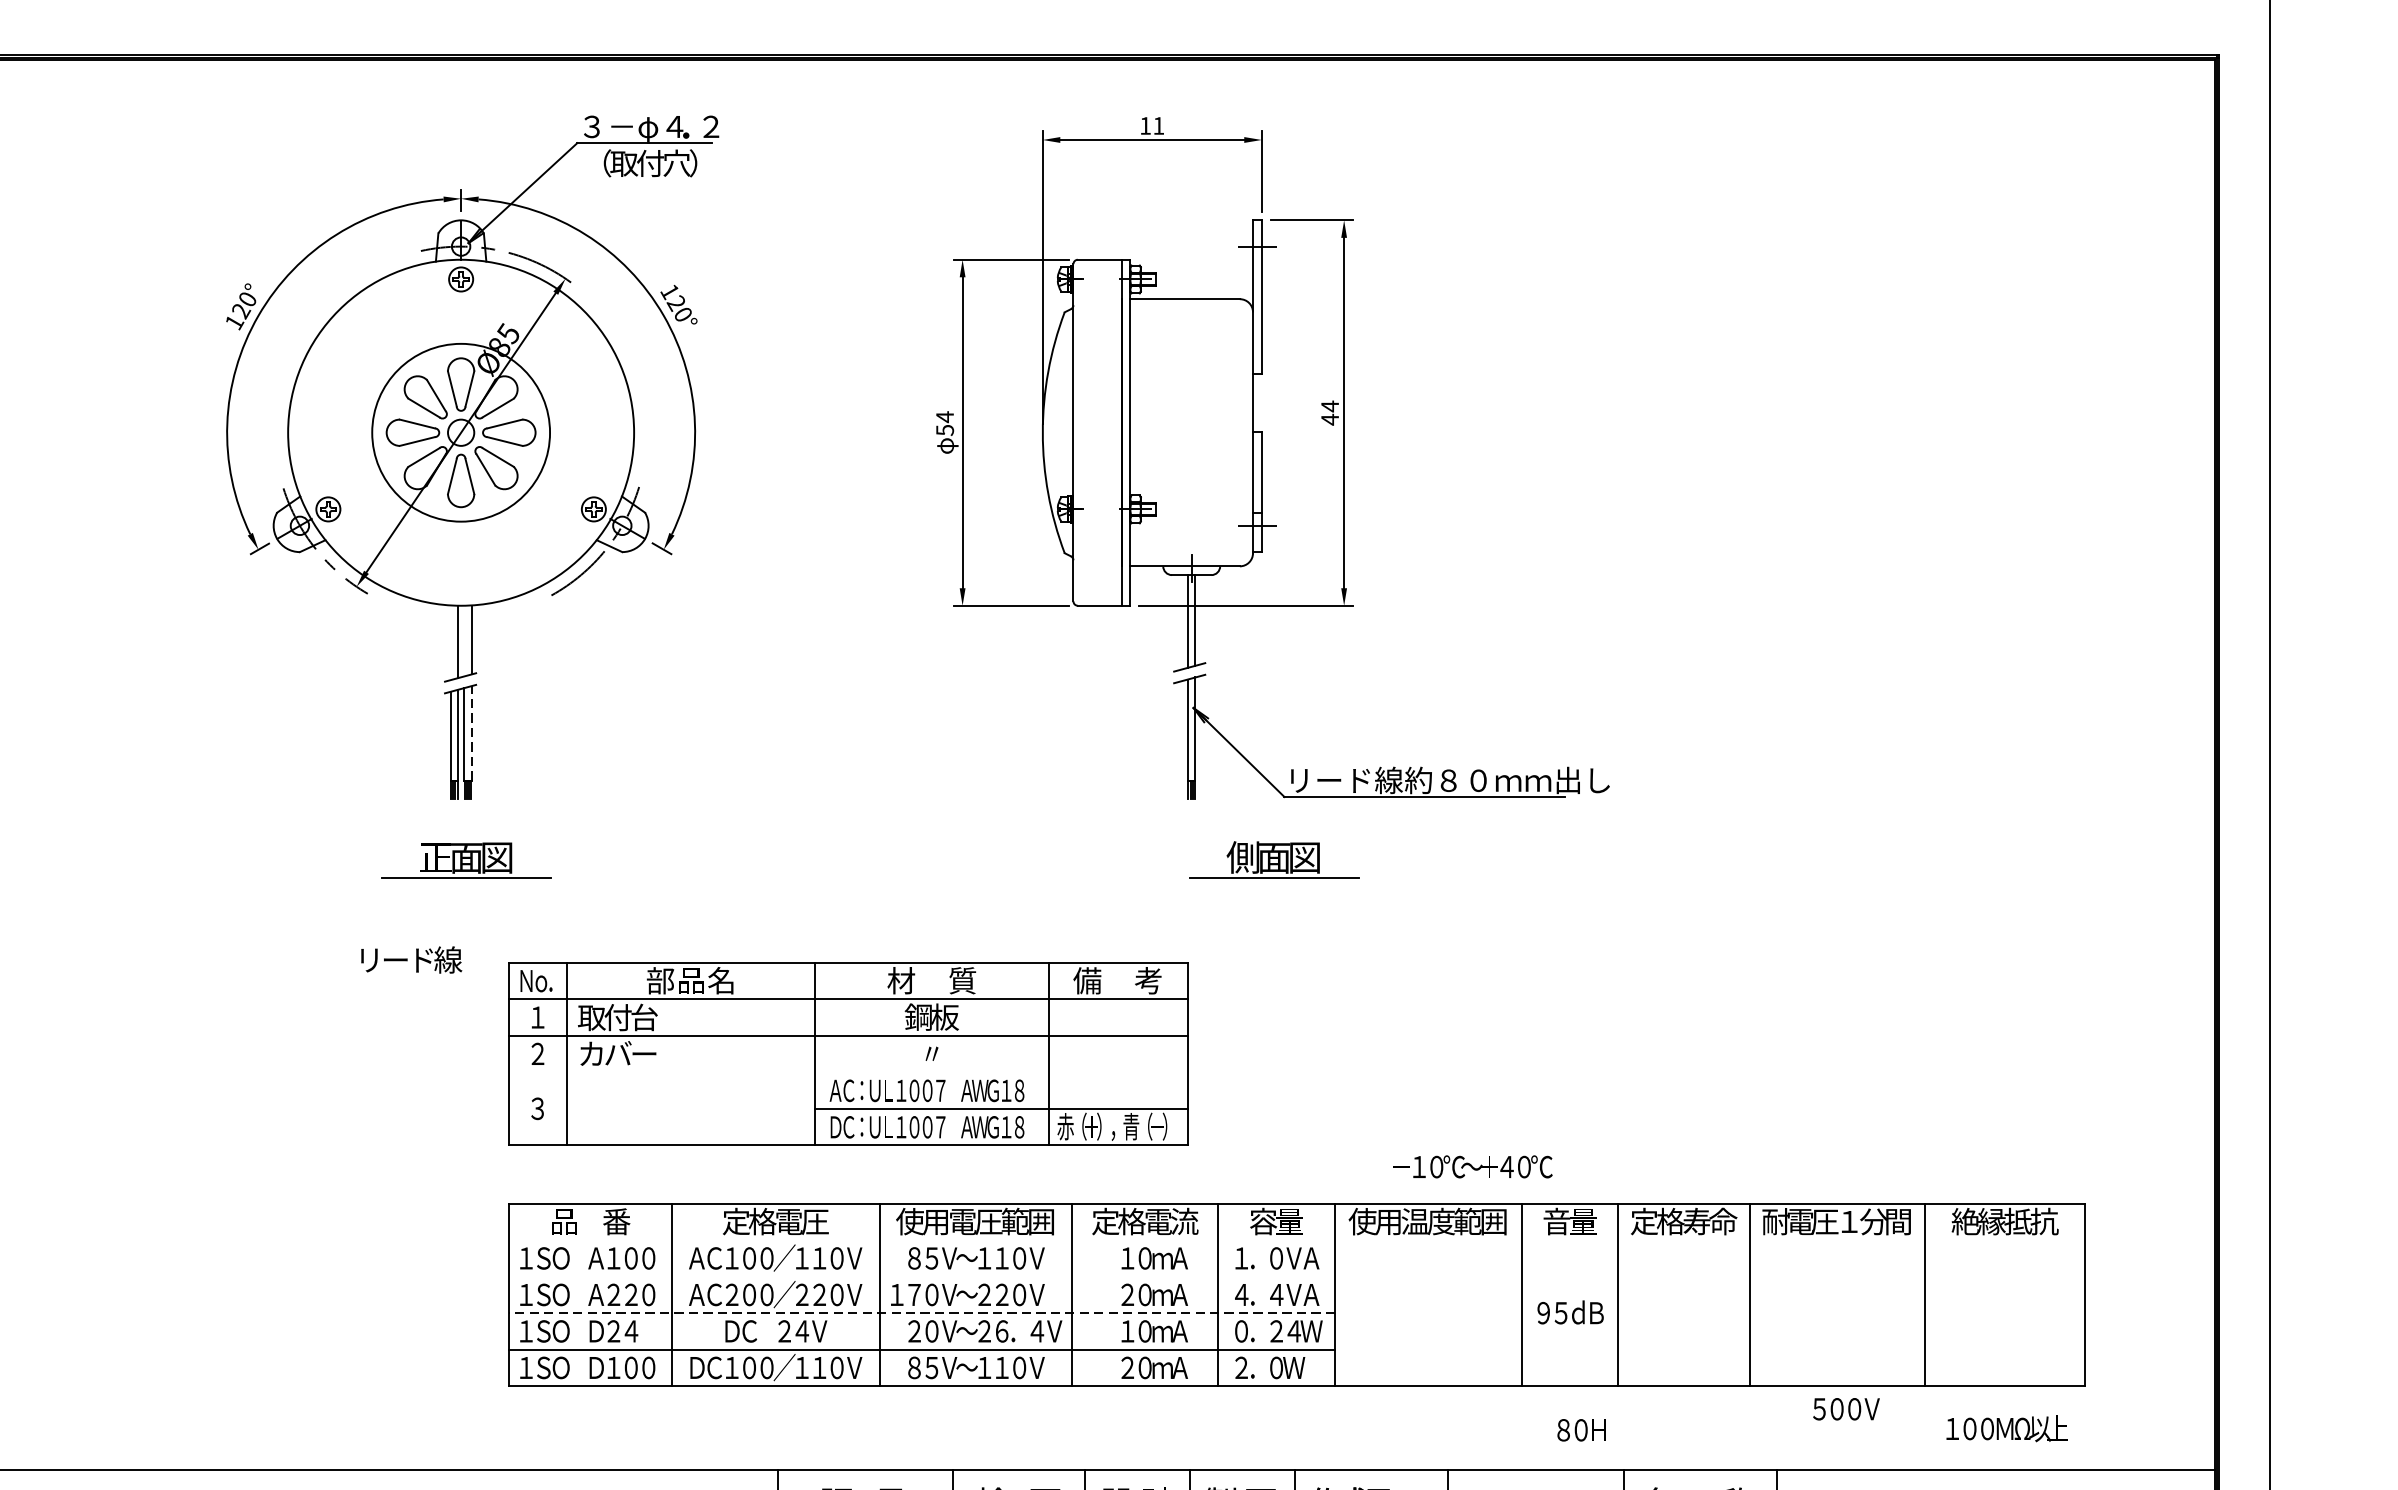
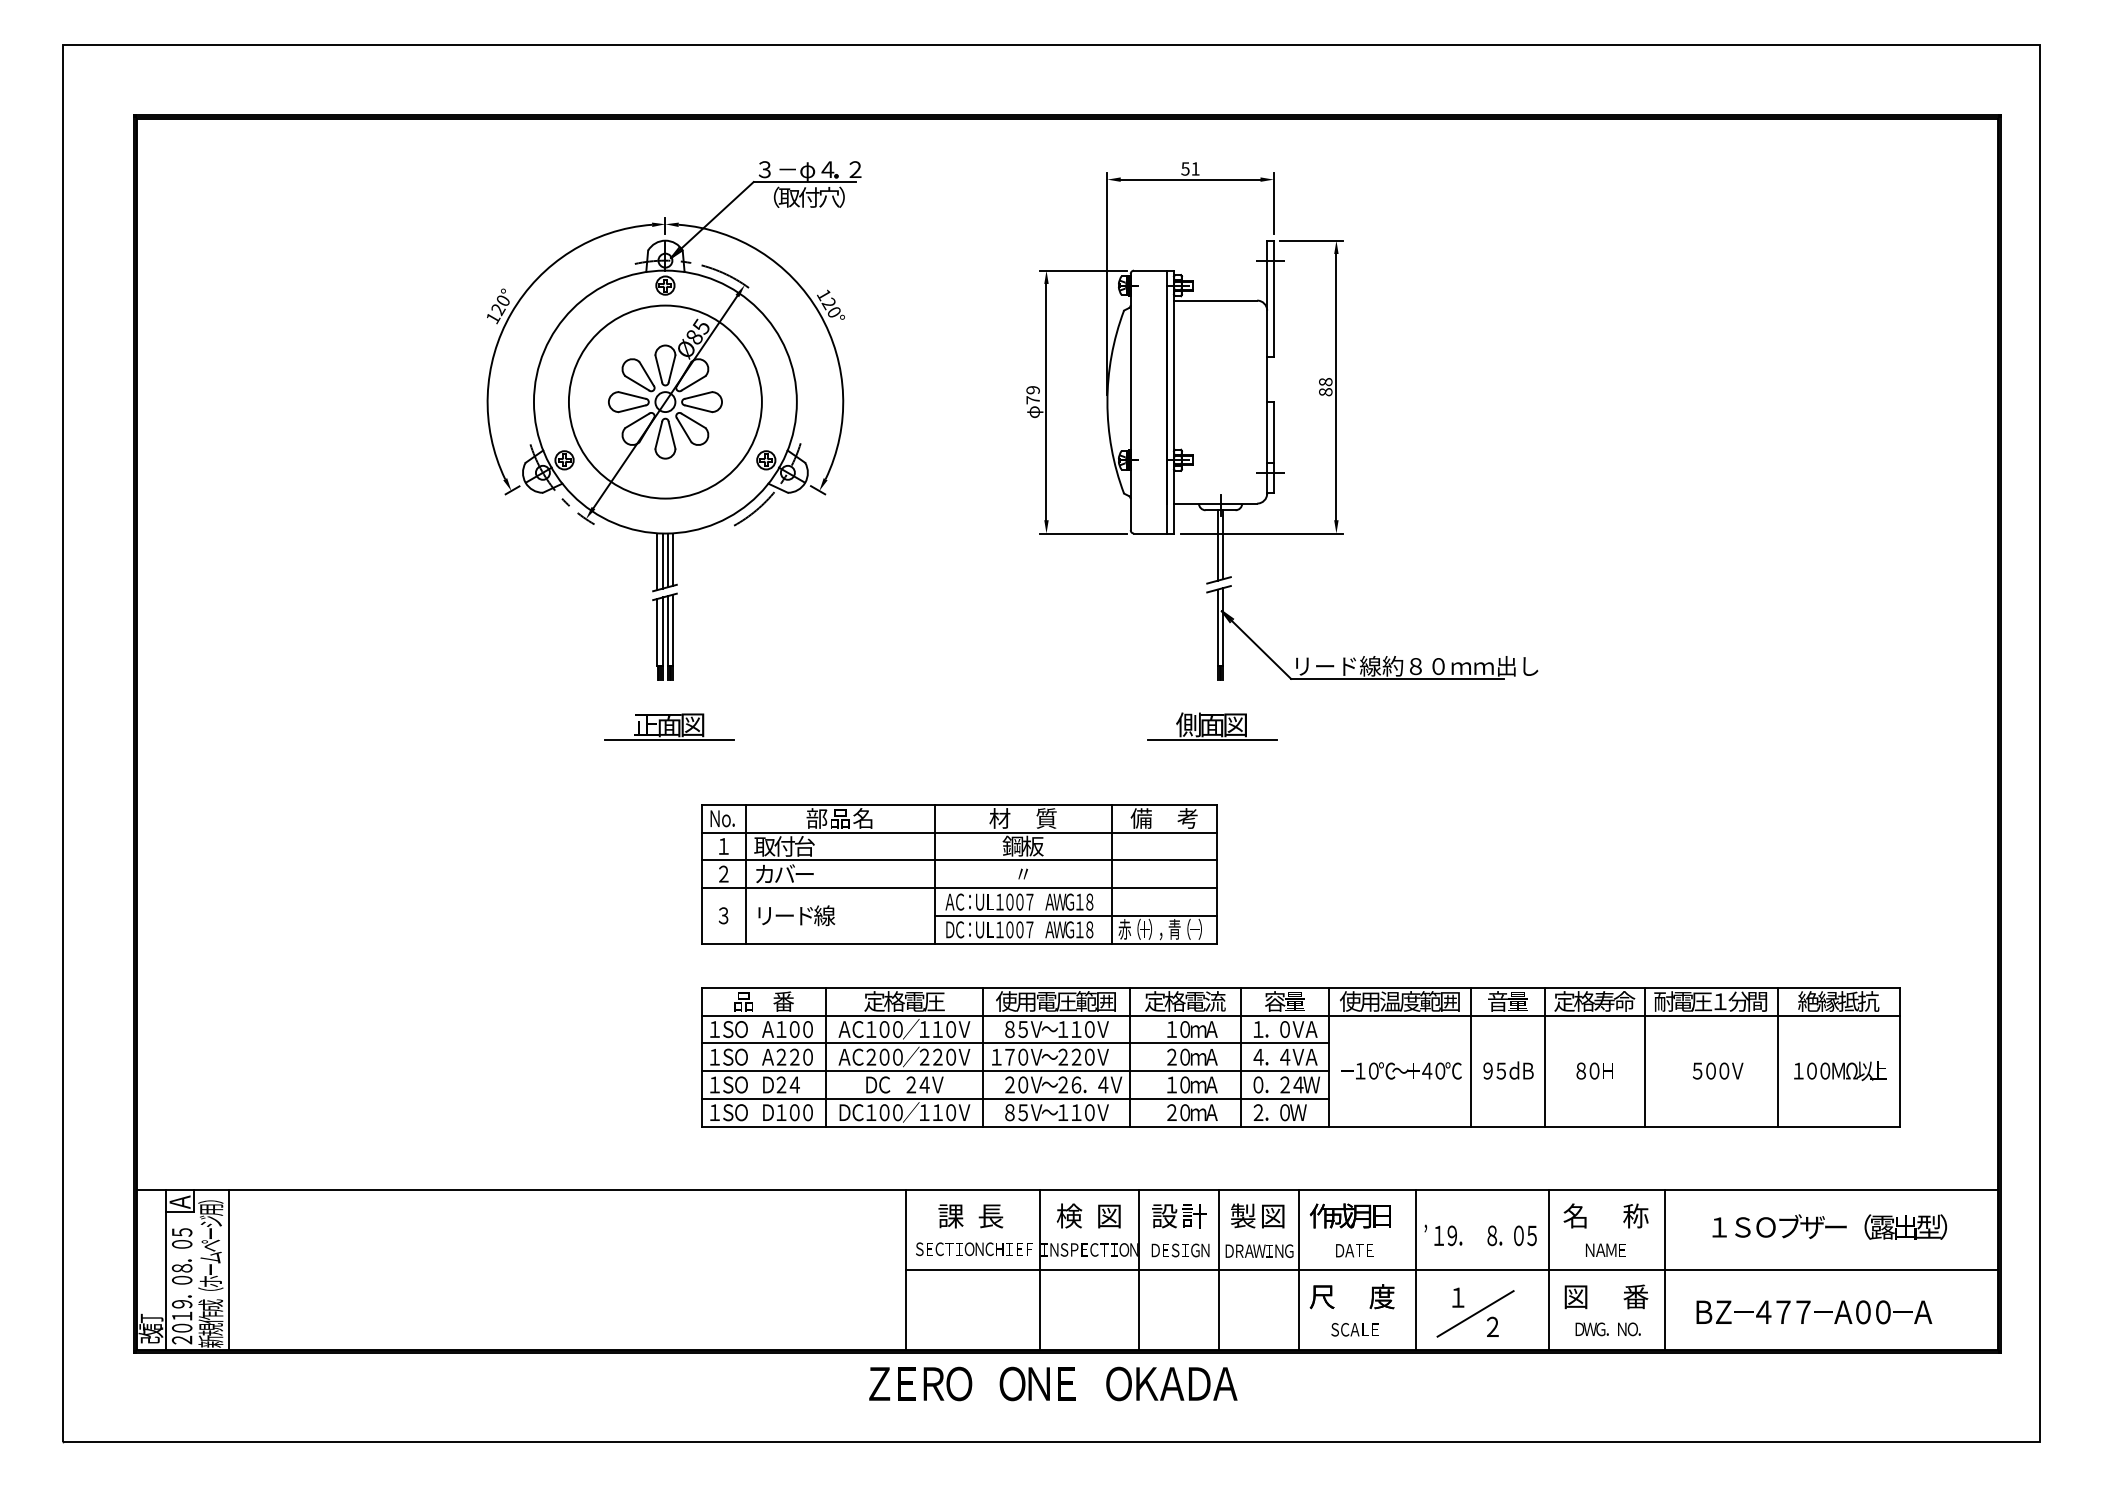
text: (1145, 125) -> (1185, 168), 11 -> 51
text: (1329, 412) -> (1325, 386), 44 -> 88
text: (944, 422) -> (1032, 394), 54 -> 79
circle: (459, 431) -> (664, 401), size x1.43
line: (463, 641) -> (667, 560), added
line: (450, 642) -> (657, 561), added
line: (471, 733) -> (673, 630), dashed -> solid
part: (1274, 859) -> (1212, 726), moved
text: (411, 959) -> (796, 915), moved
line: (848, 1072) -> (959, 888), added
text: (1473, 1166) -> (1401, 1070), moved
line: (1296, 1240) -> (1300, 1015), added
line: (921, 1276) -> (1015, 1043), added
line: (921, 1313) -> (1015, 1071), dashed -> solid
text: (1846, 1408) -> (1718, 1070), moved
text: (1581, 1429) -> (1594, 1070), moved
text: (2007, 1429) -> (1840, 1071), moved

